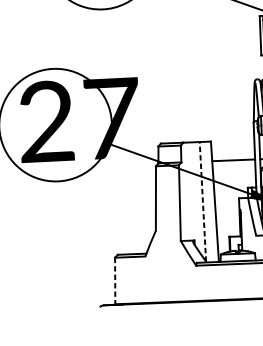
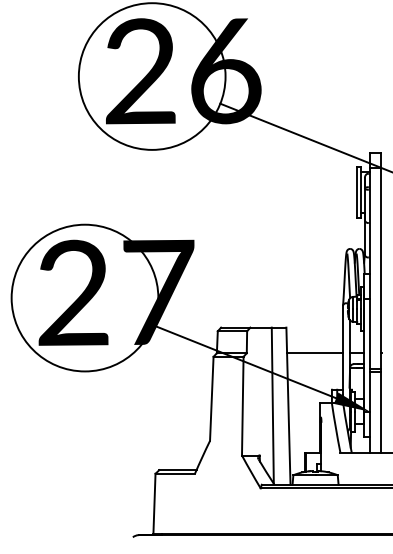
line: (202, 201) -> (272, 405), dashed -> solid
line: (115, 281) -> (154, 504), dashed -> solid

